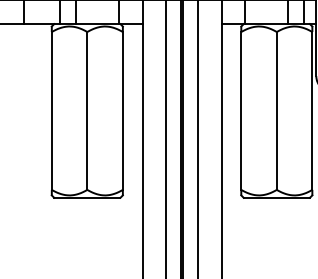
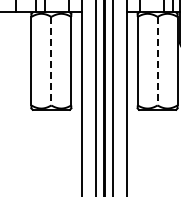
line: (87, 111) -> (51, 61), solid -> dashed
line: (276, 111) -> (157, 61), solid -> dashed

